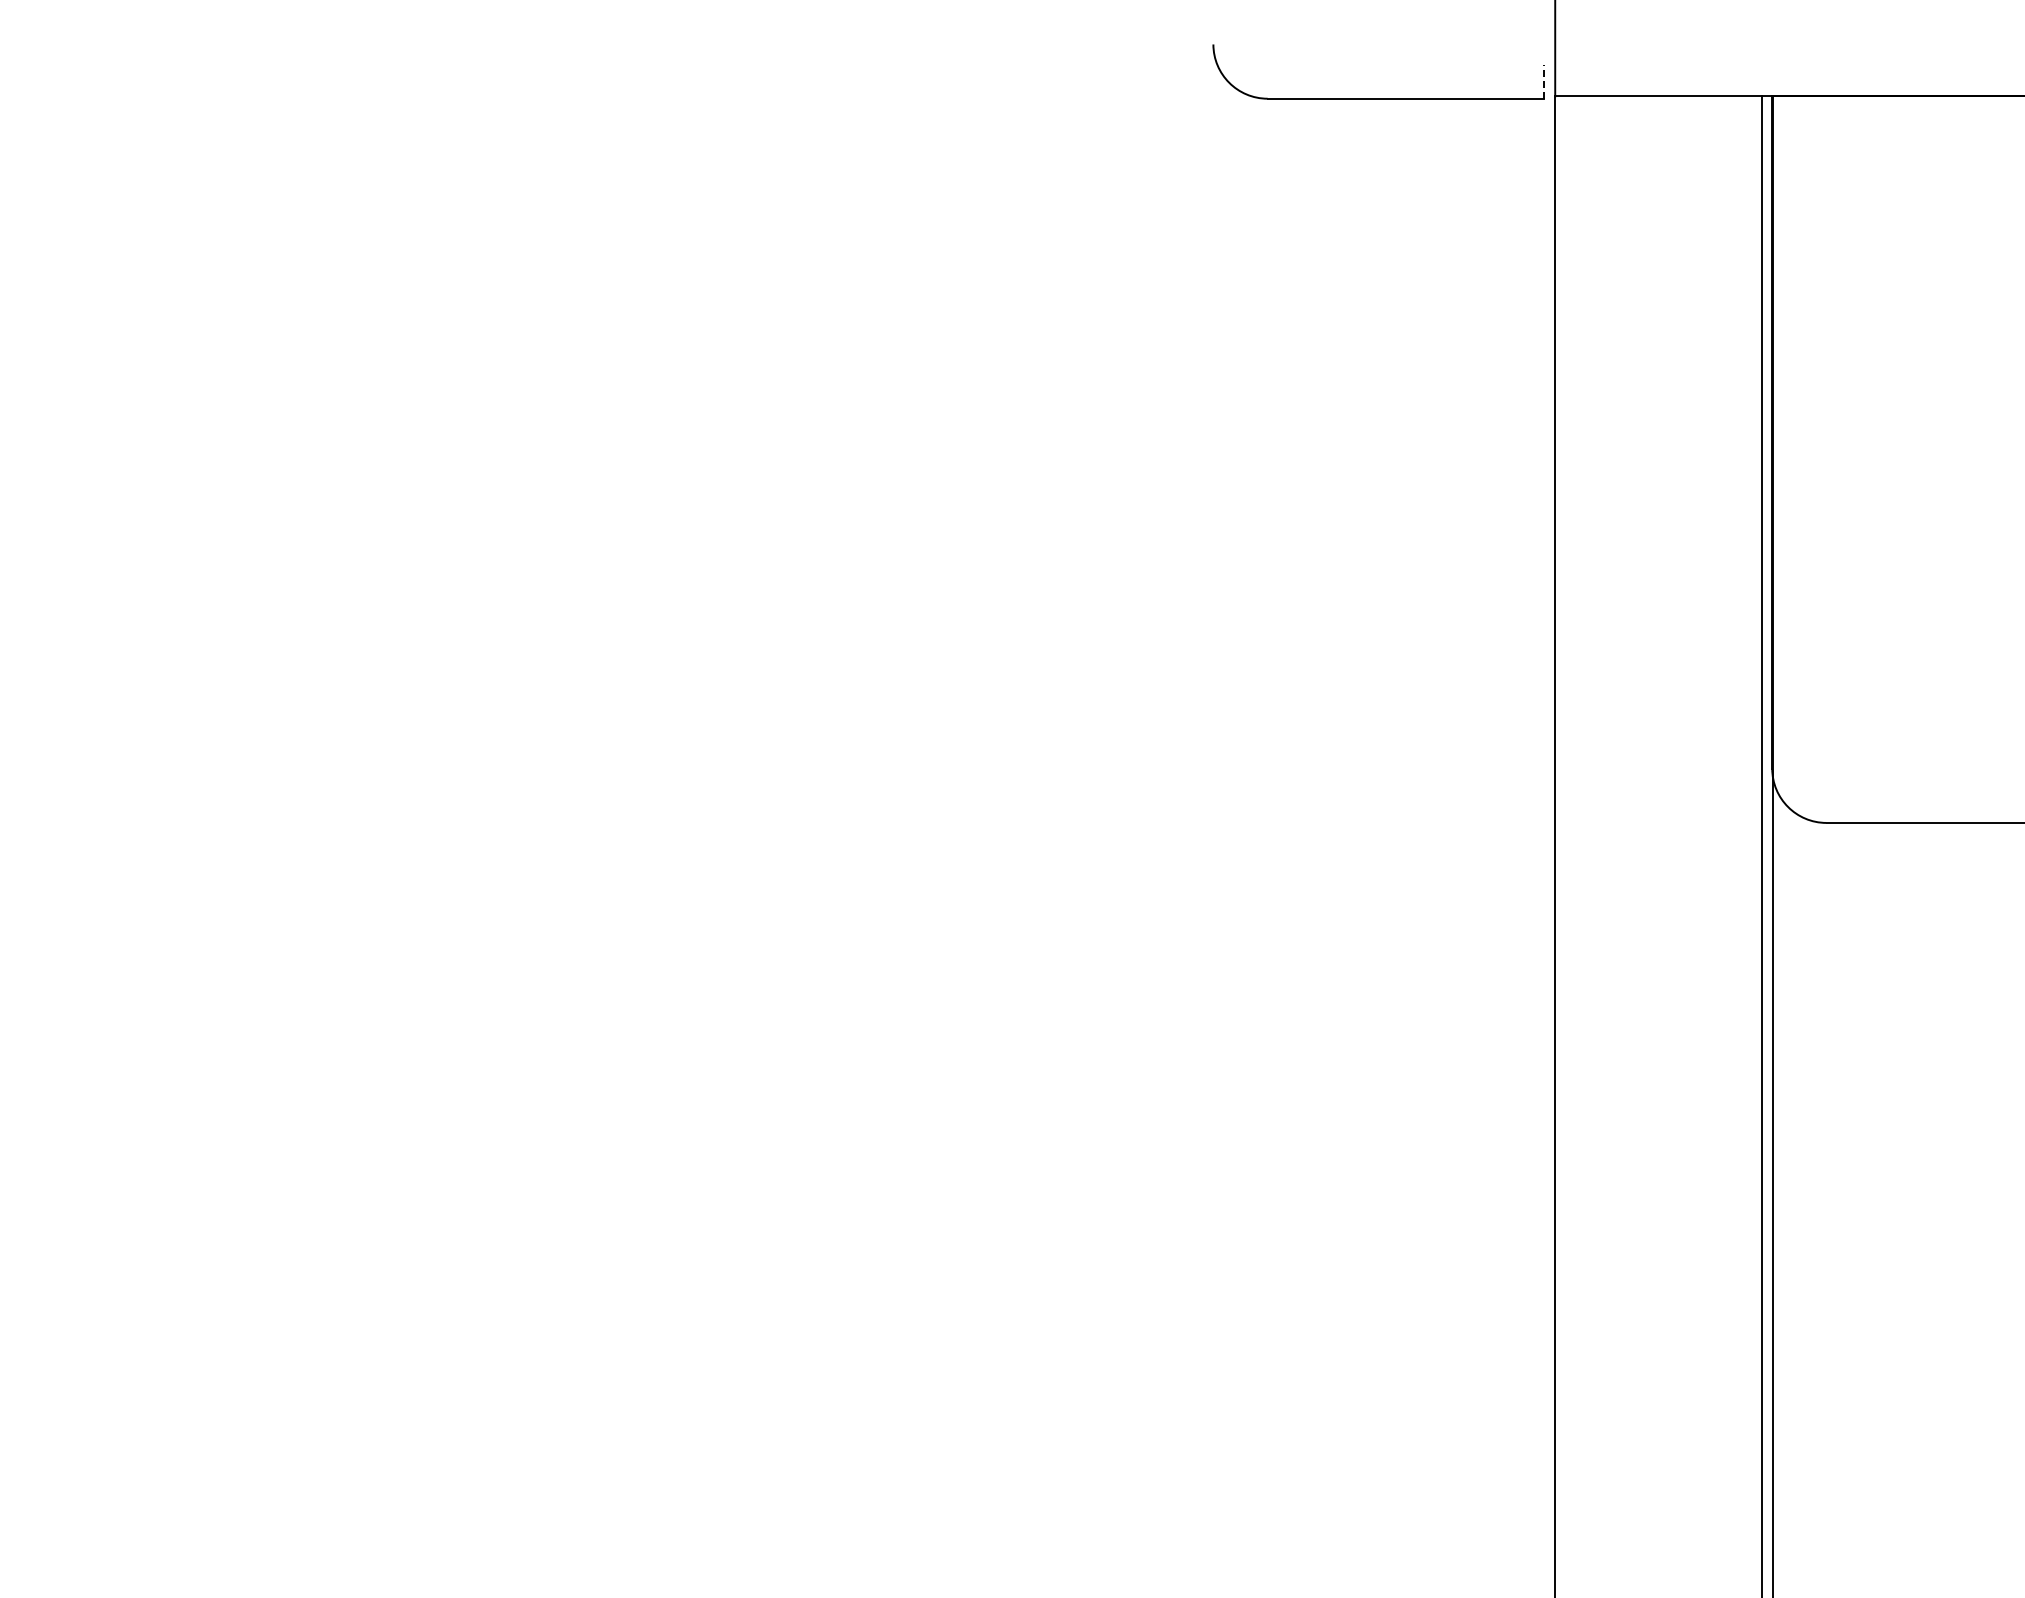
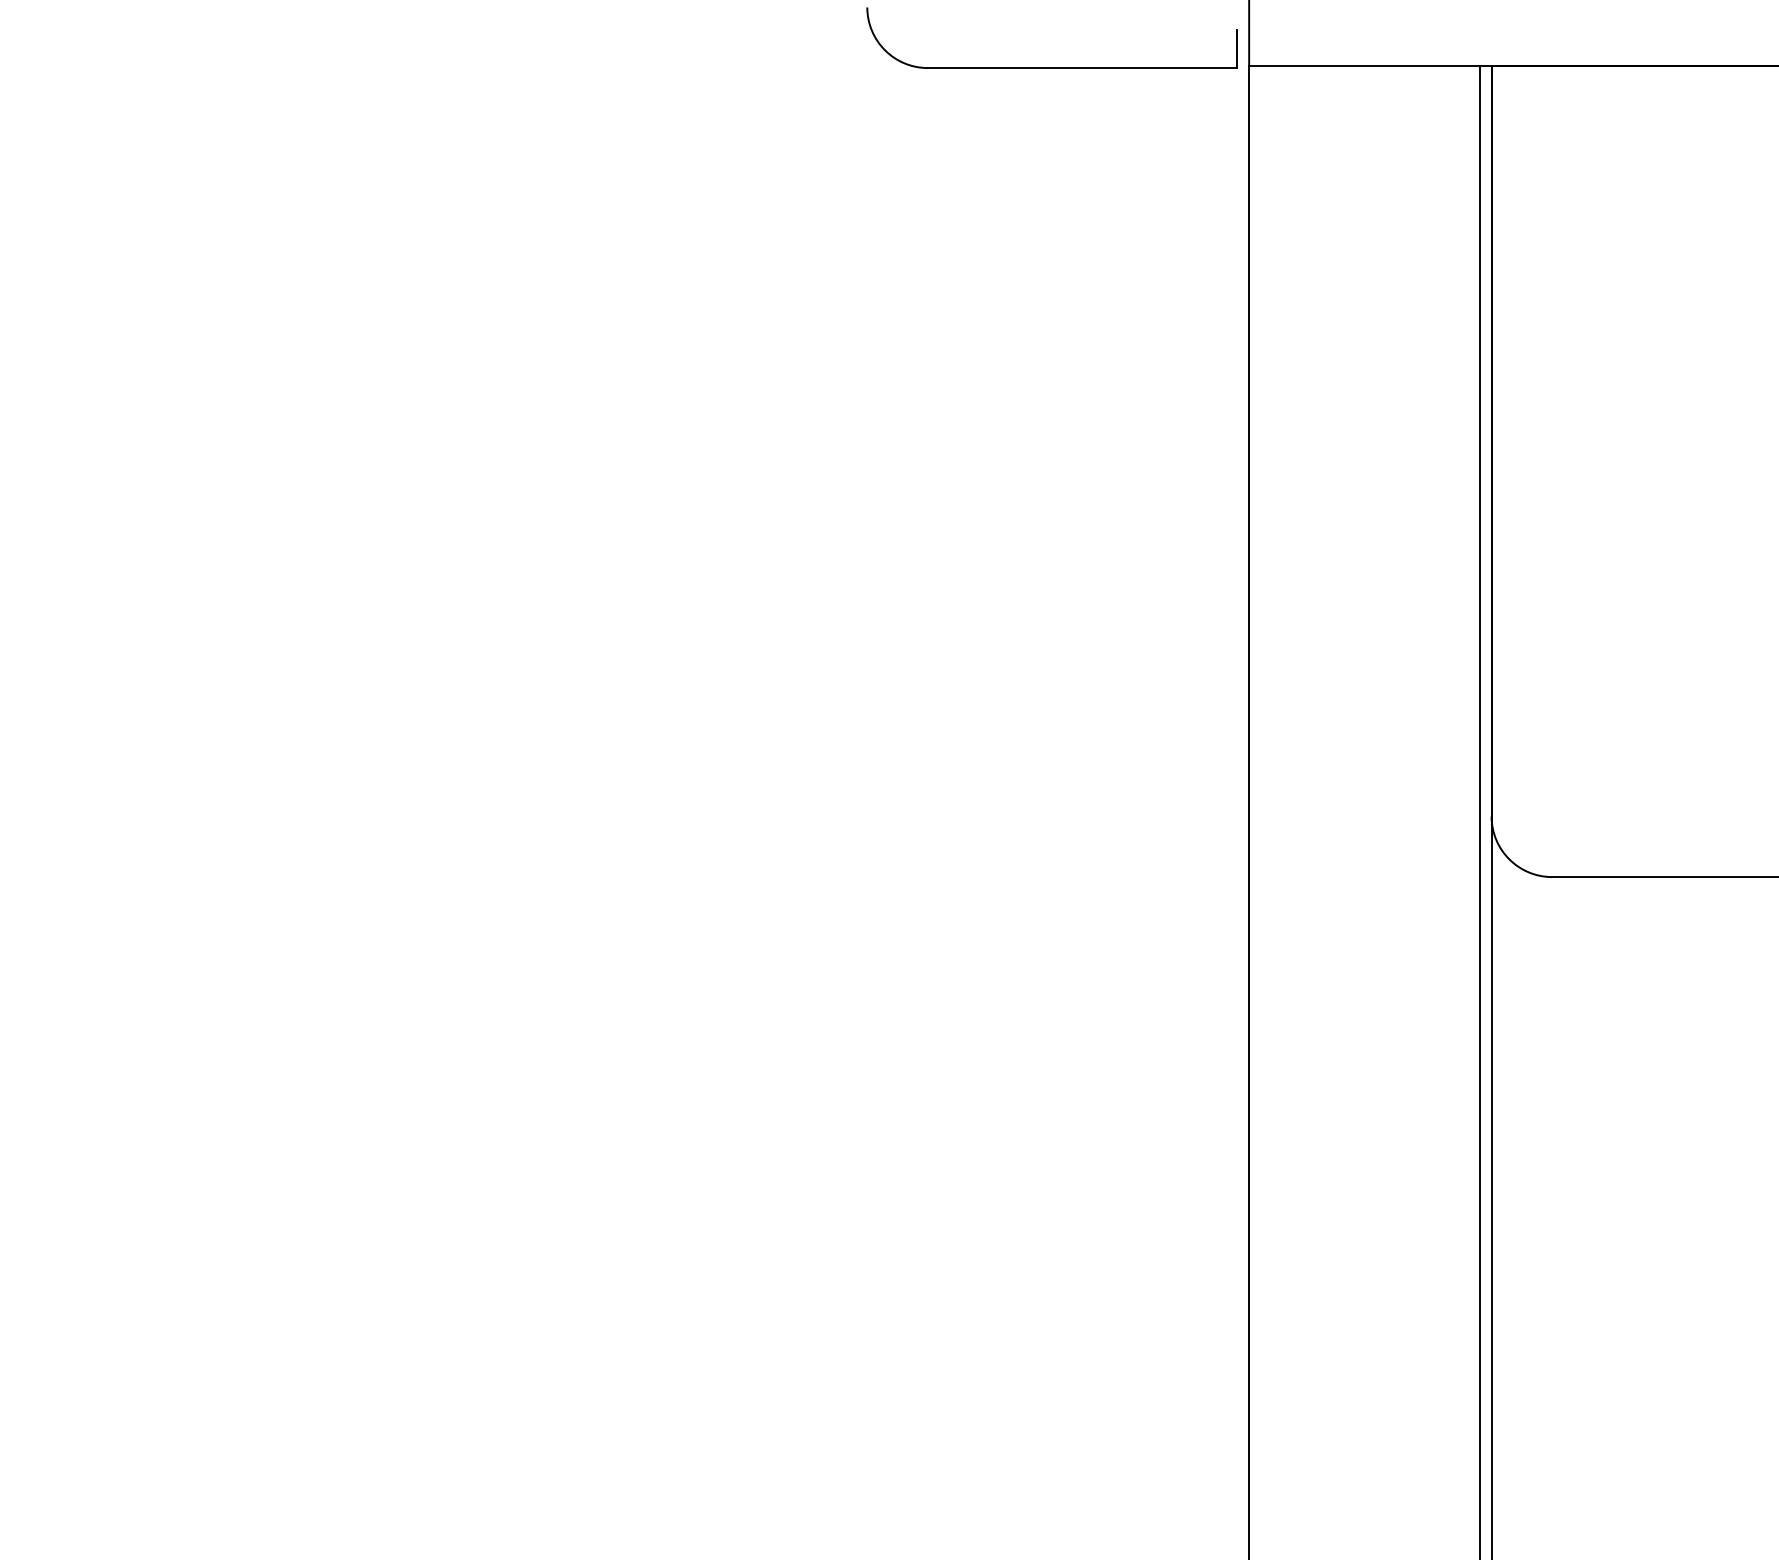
line: (1544, 81) -> (1237, 48), dashed -> solid

